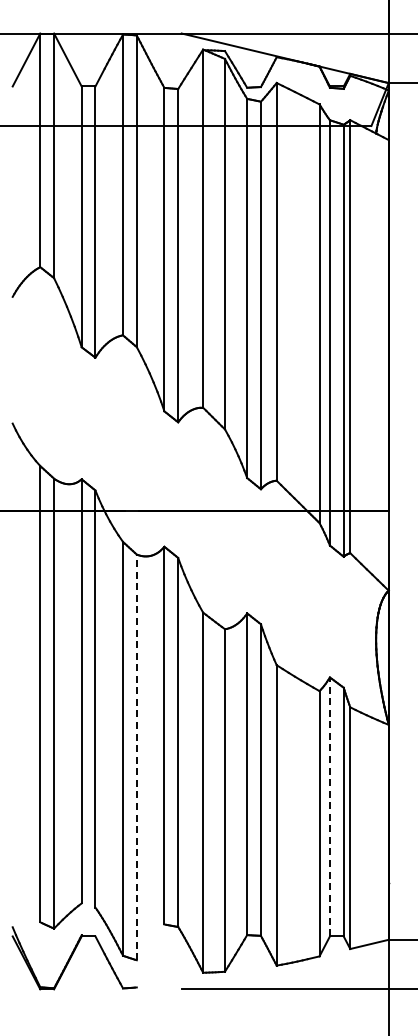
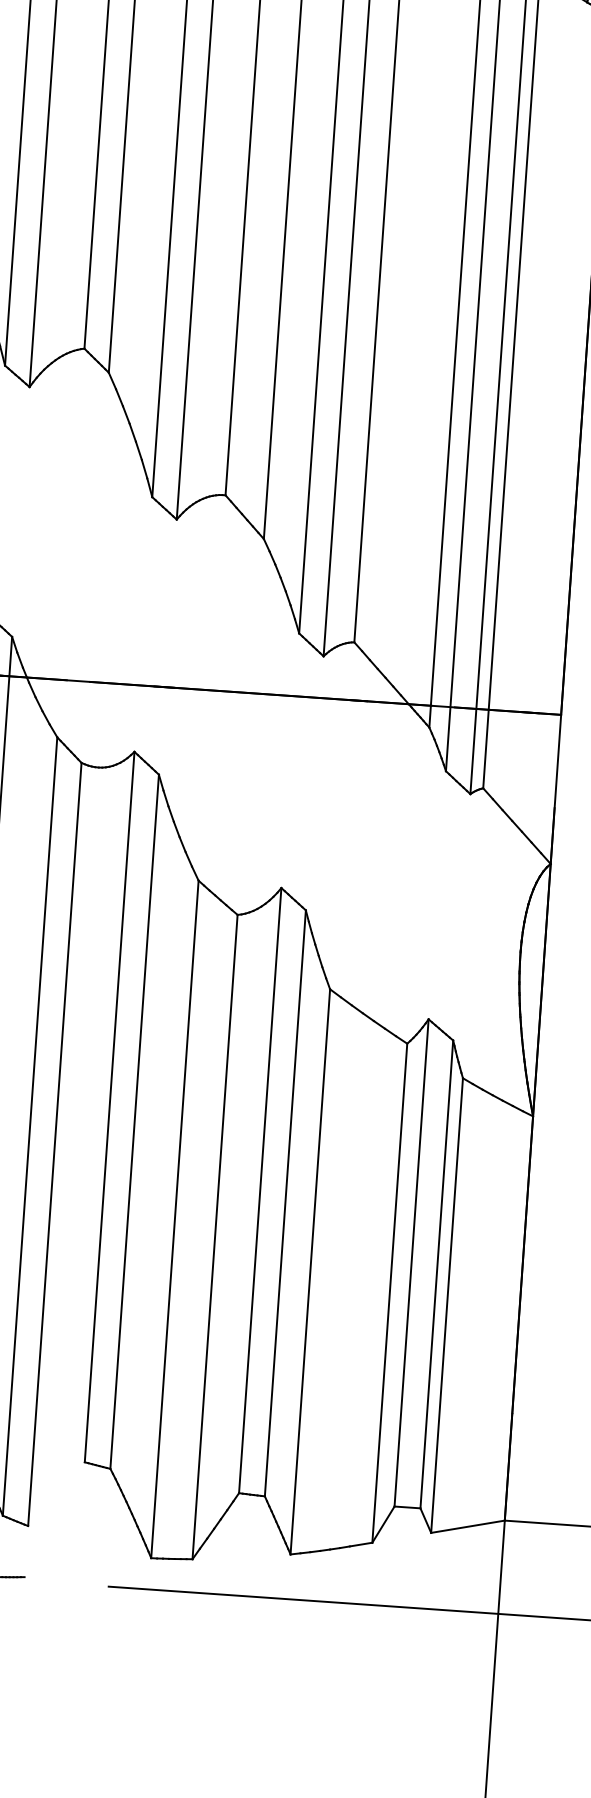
line: (136, 757) -> (54, 1144), dashed -> solid
line: (329, 806) -> (410, 1262), dashed -> solid

